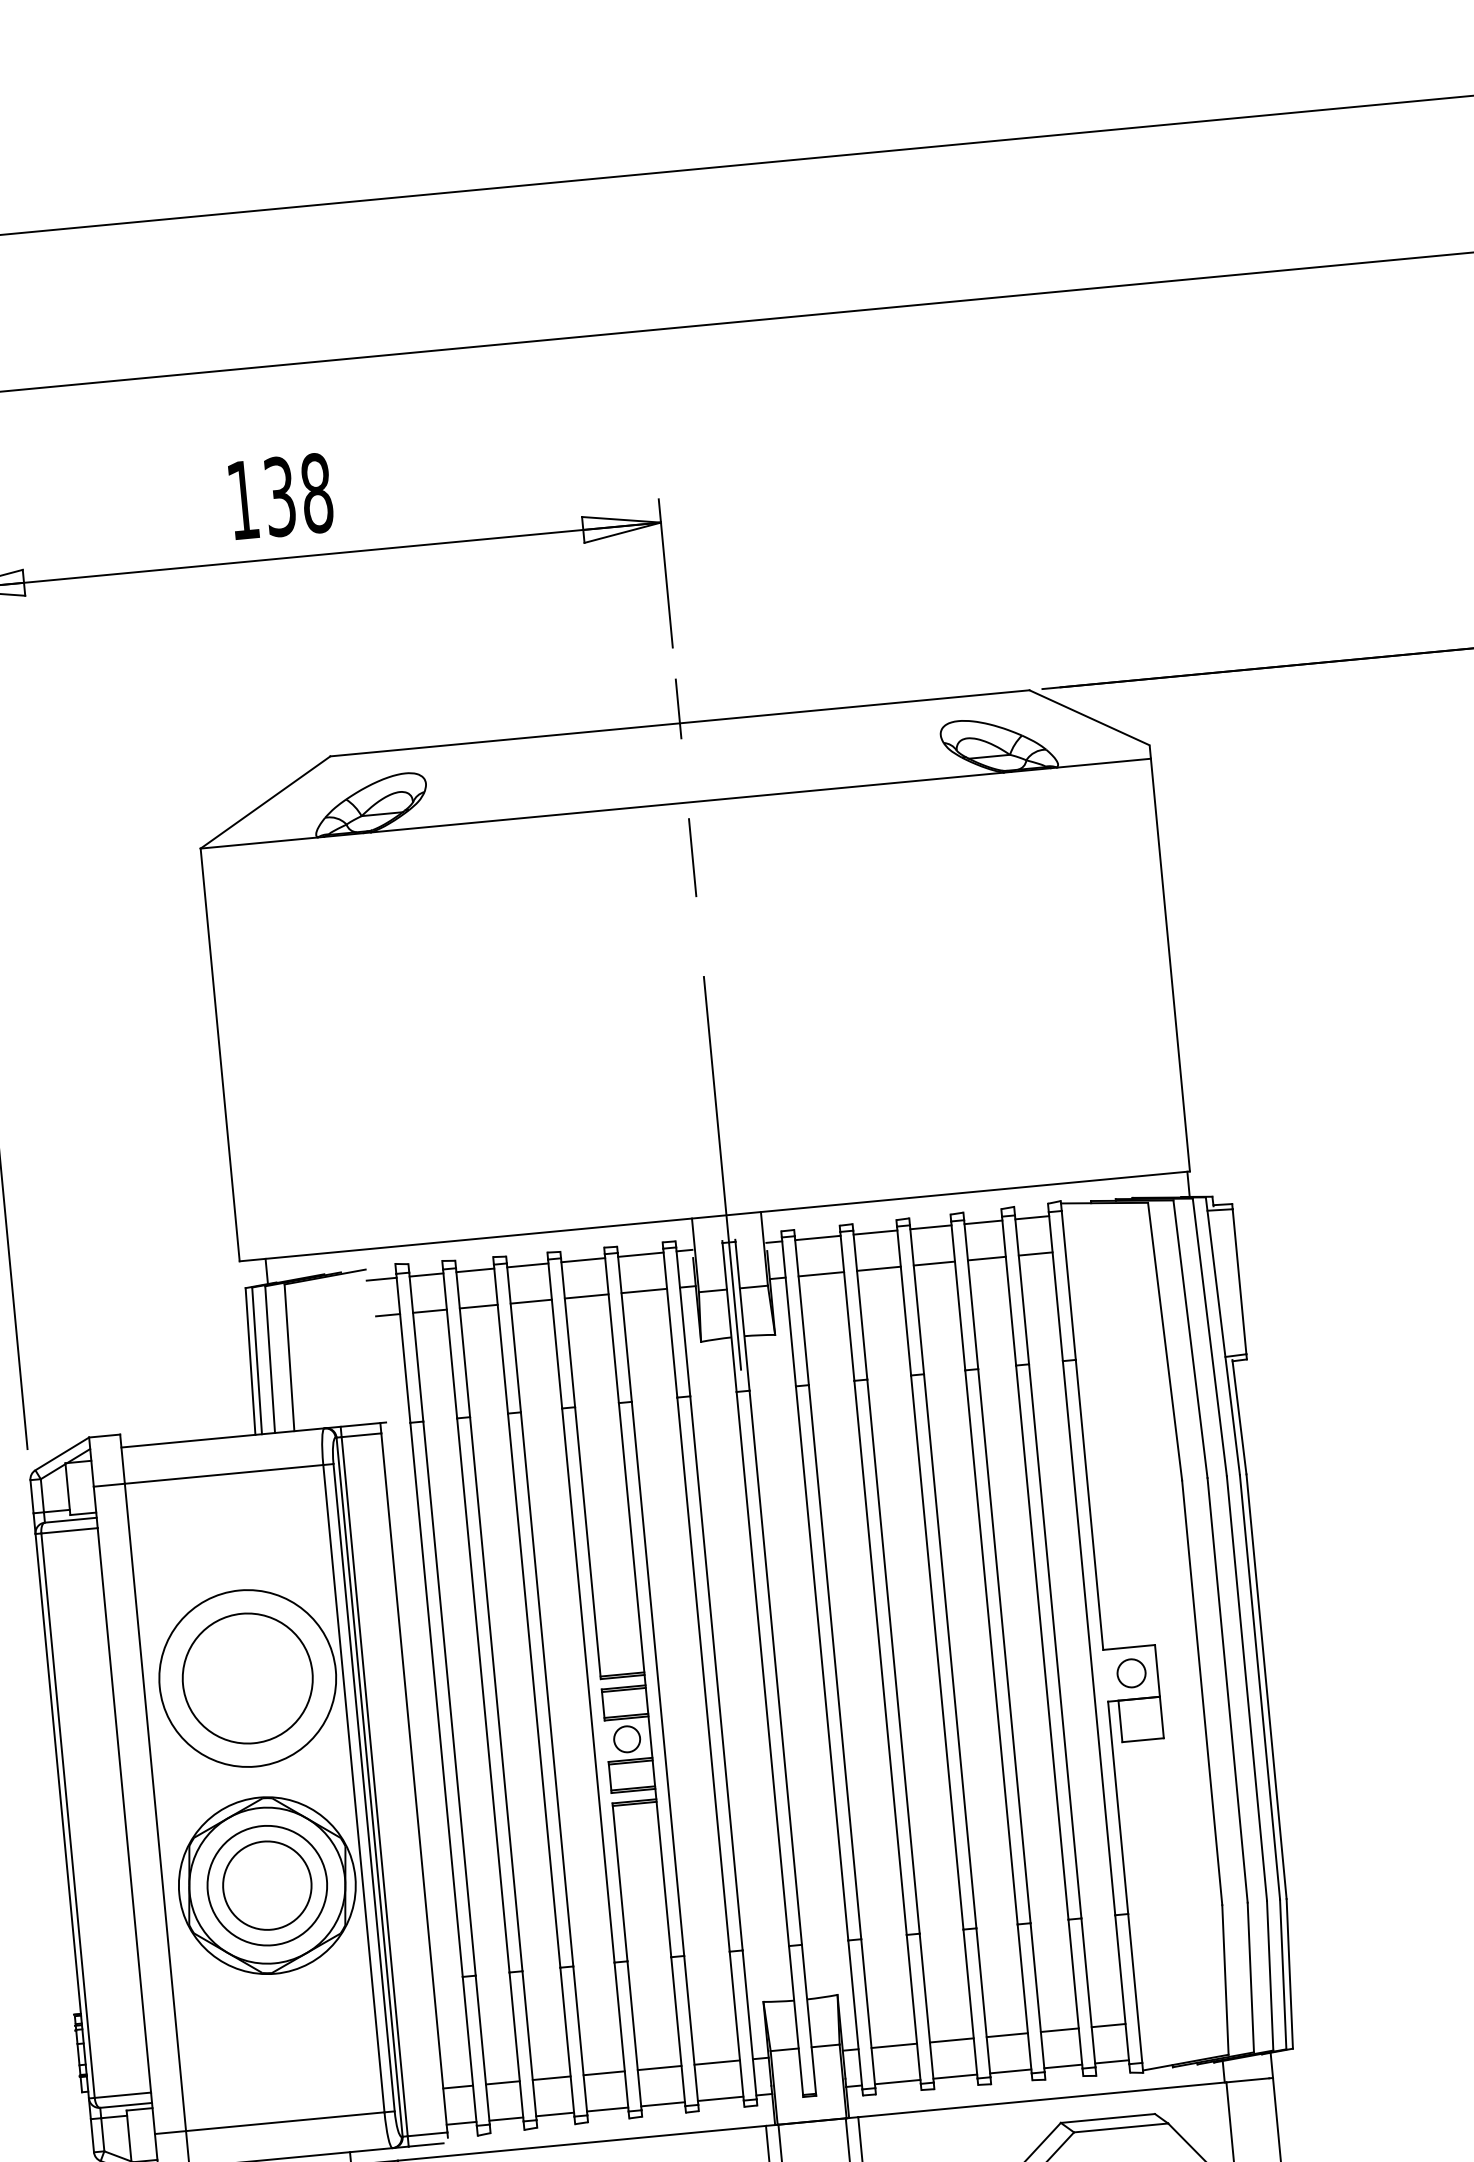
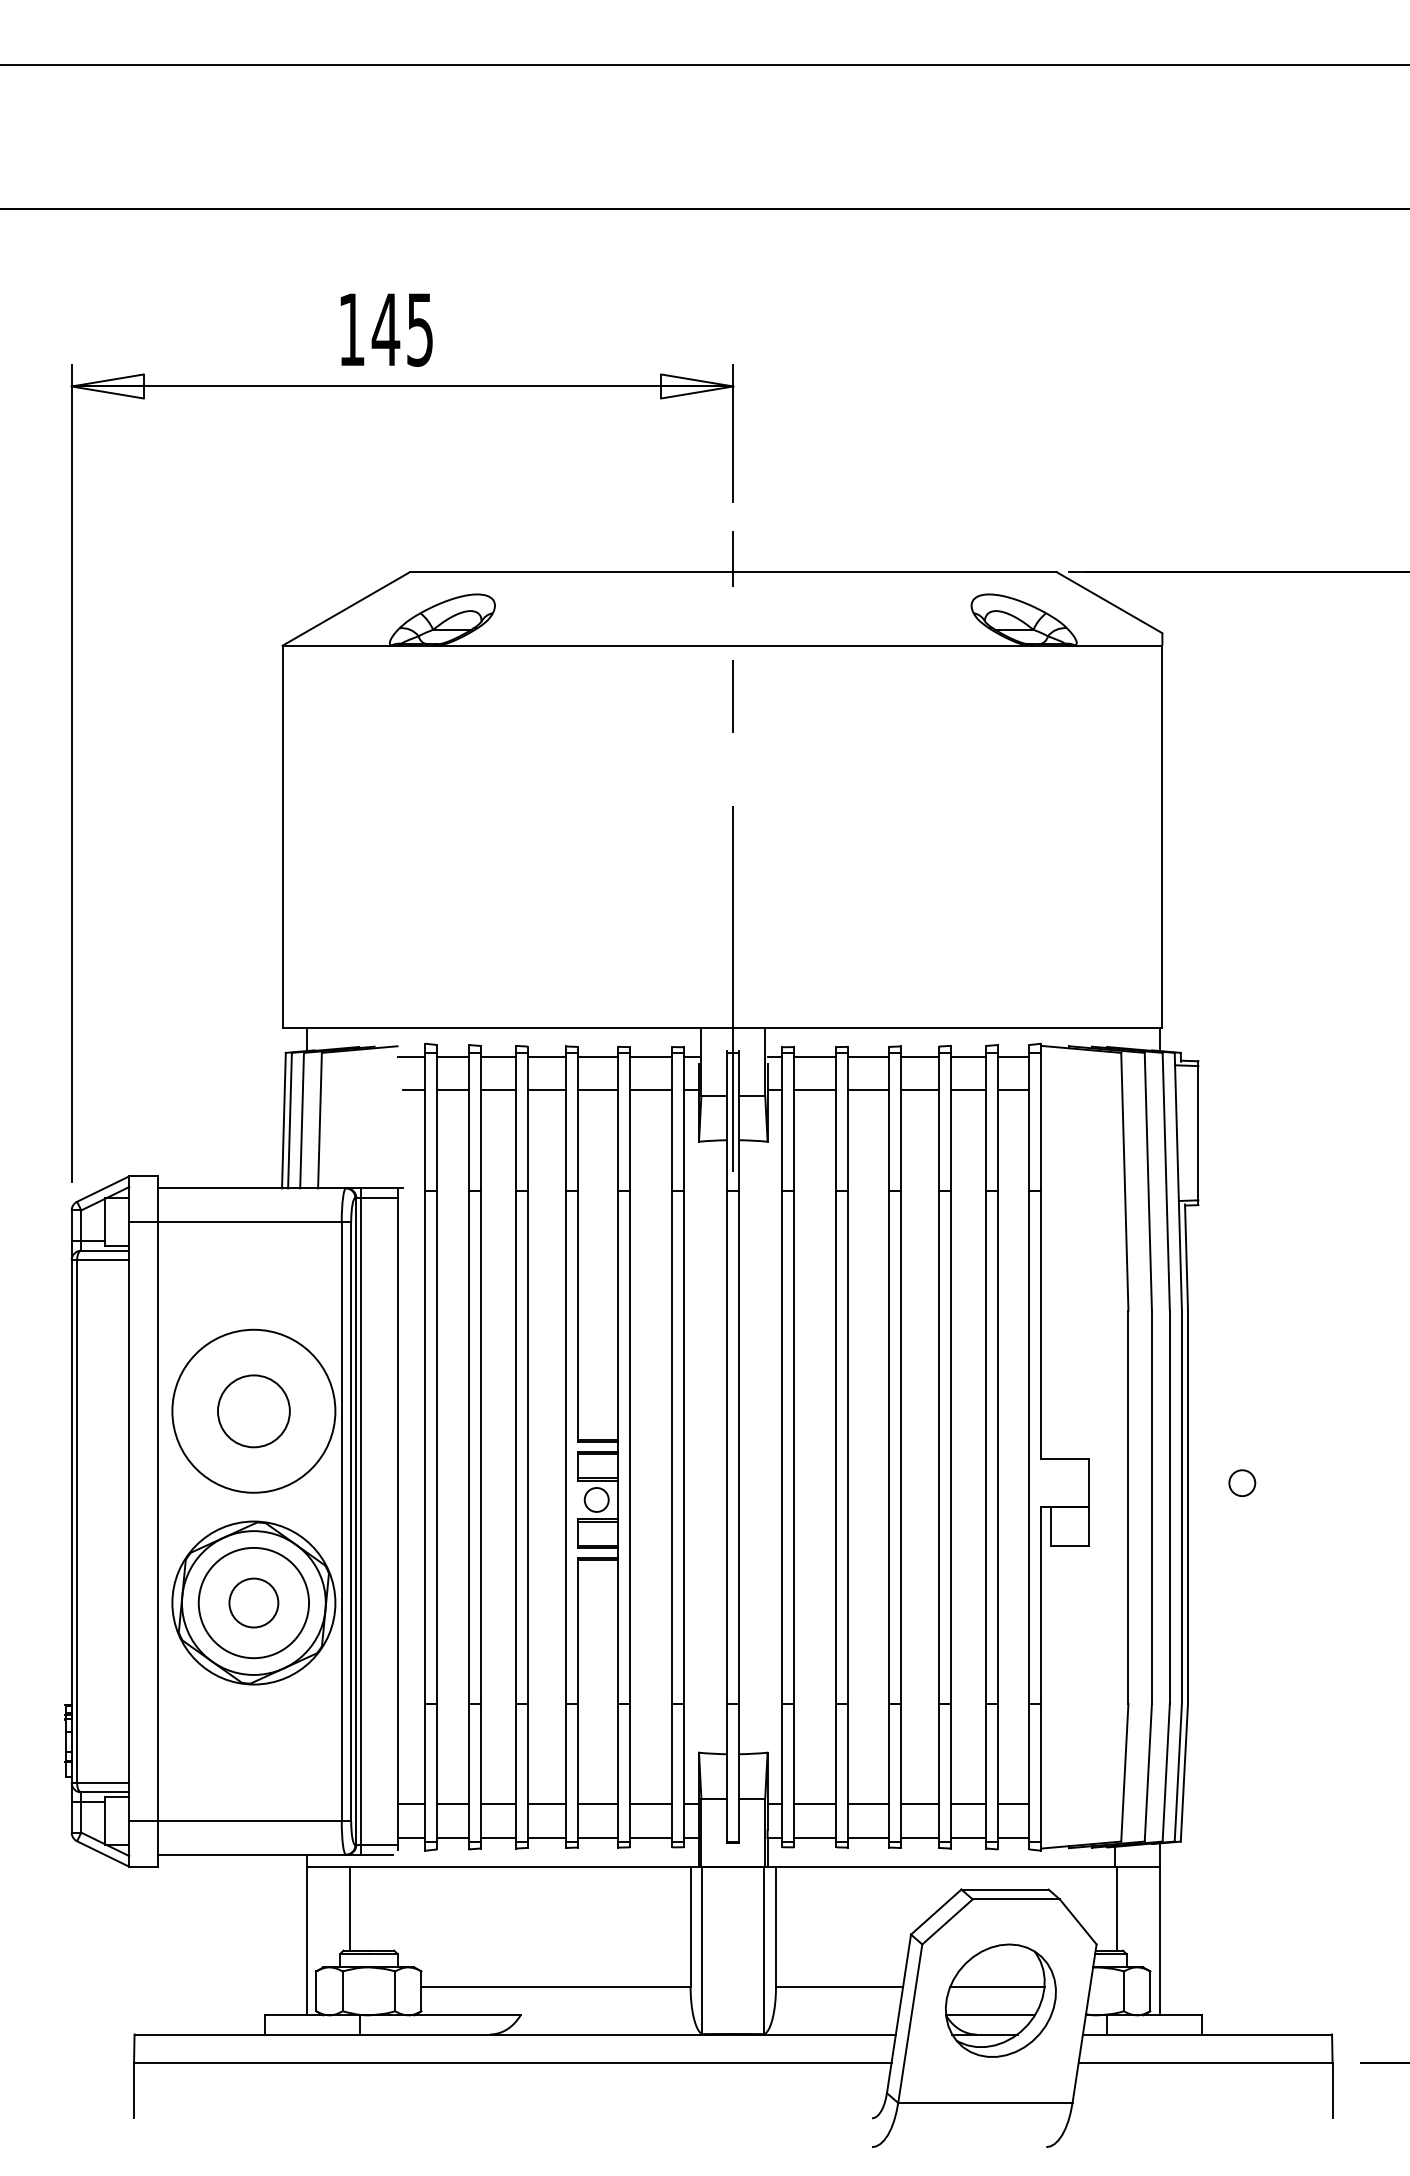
text: (297, 494) -> (402, 329), 138 -> 145
circle: (1131, 1672) -> (1242, 1482), moved
circle: (247, 1678) -> (253, 1411), size x0.6
circle: (266, 1885) -> (253, 1602), size x0.6

